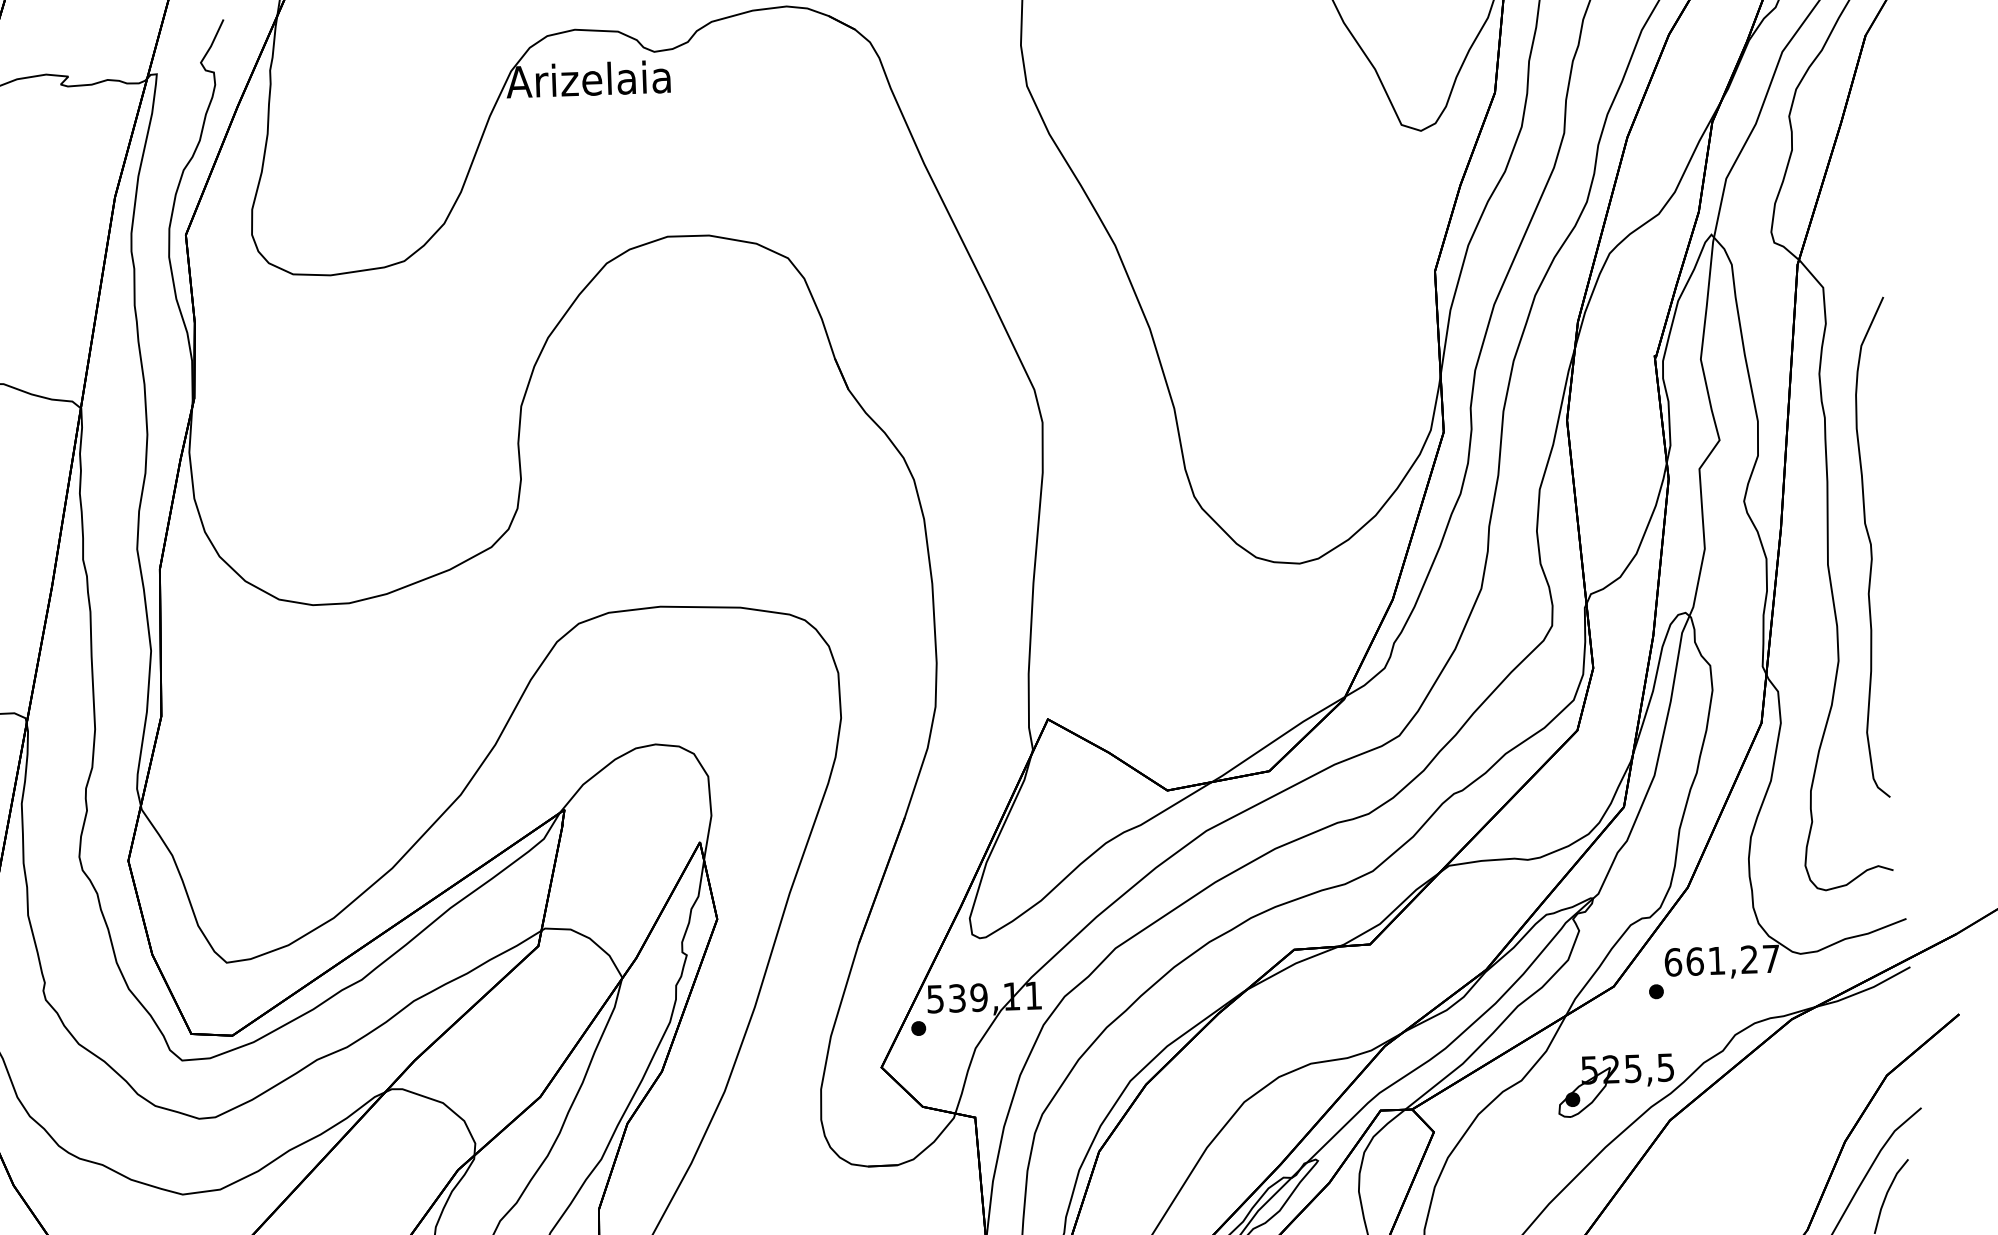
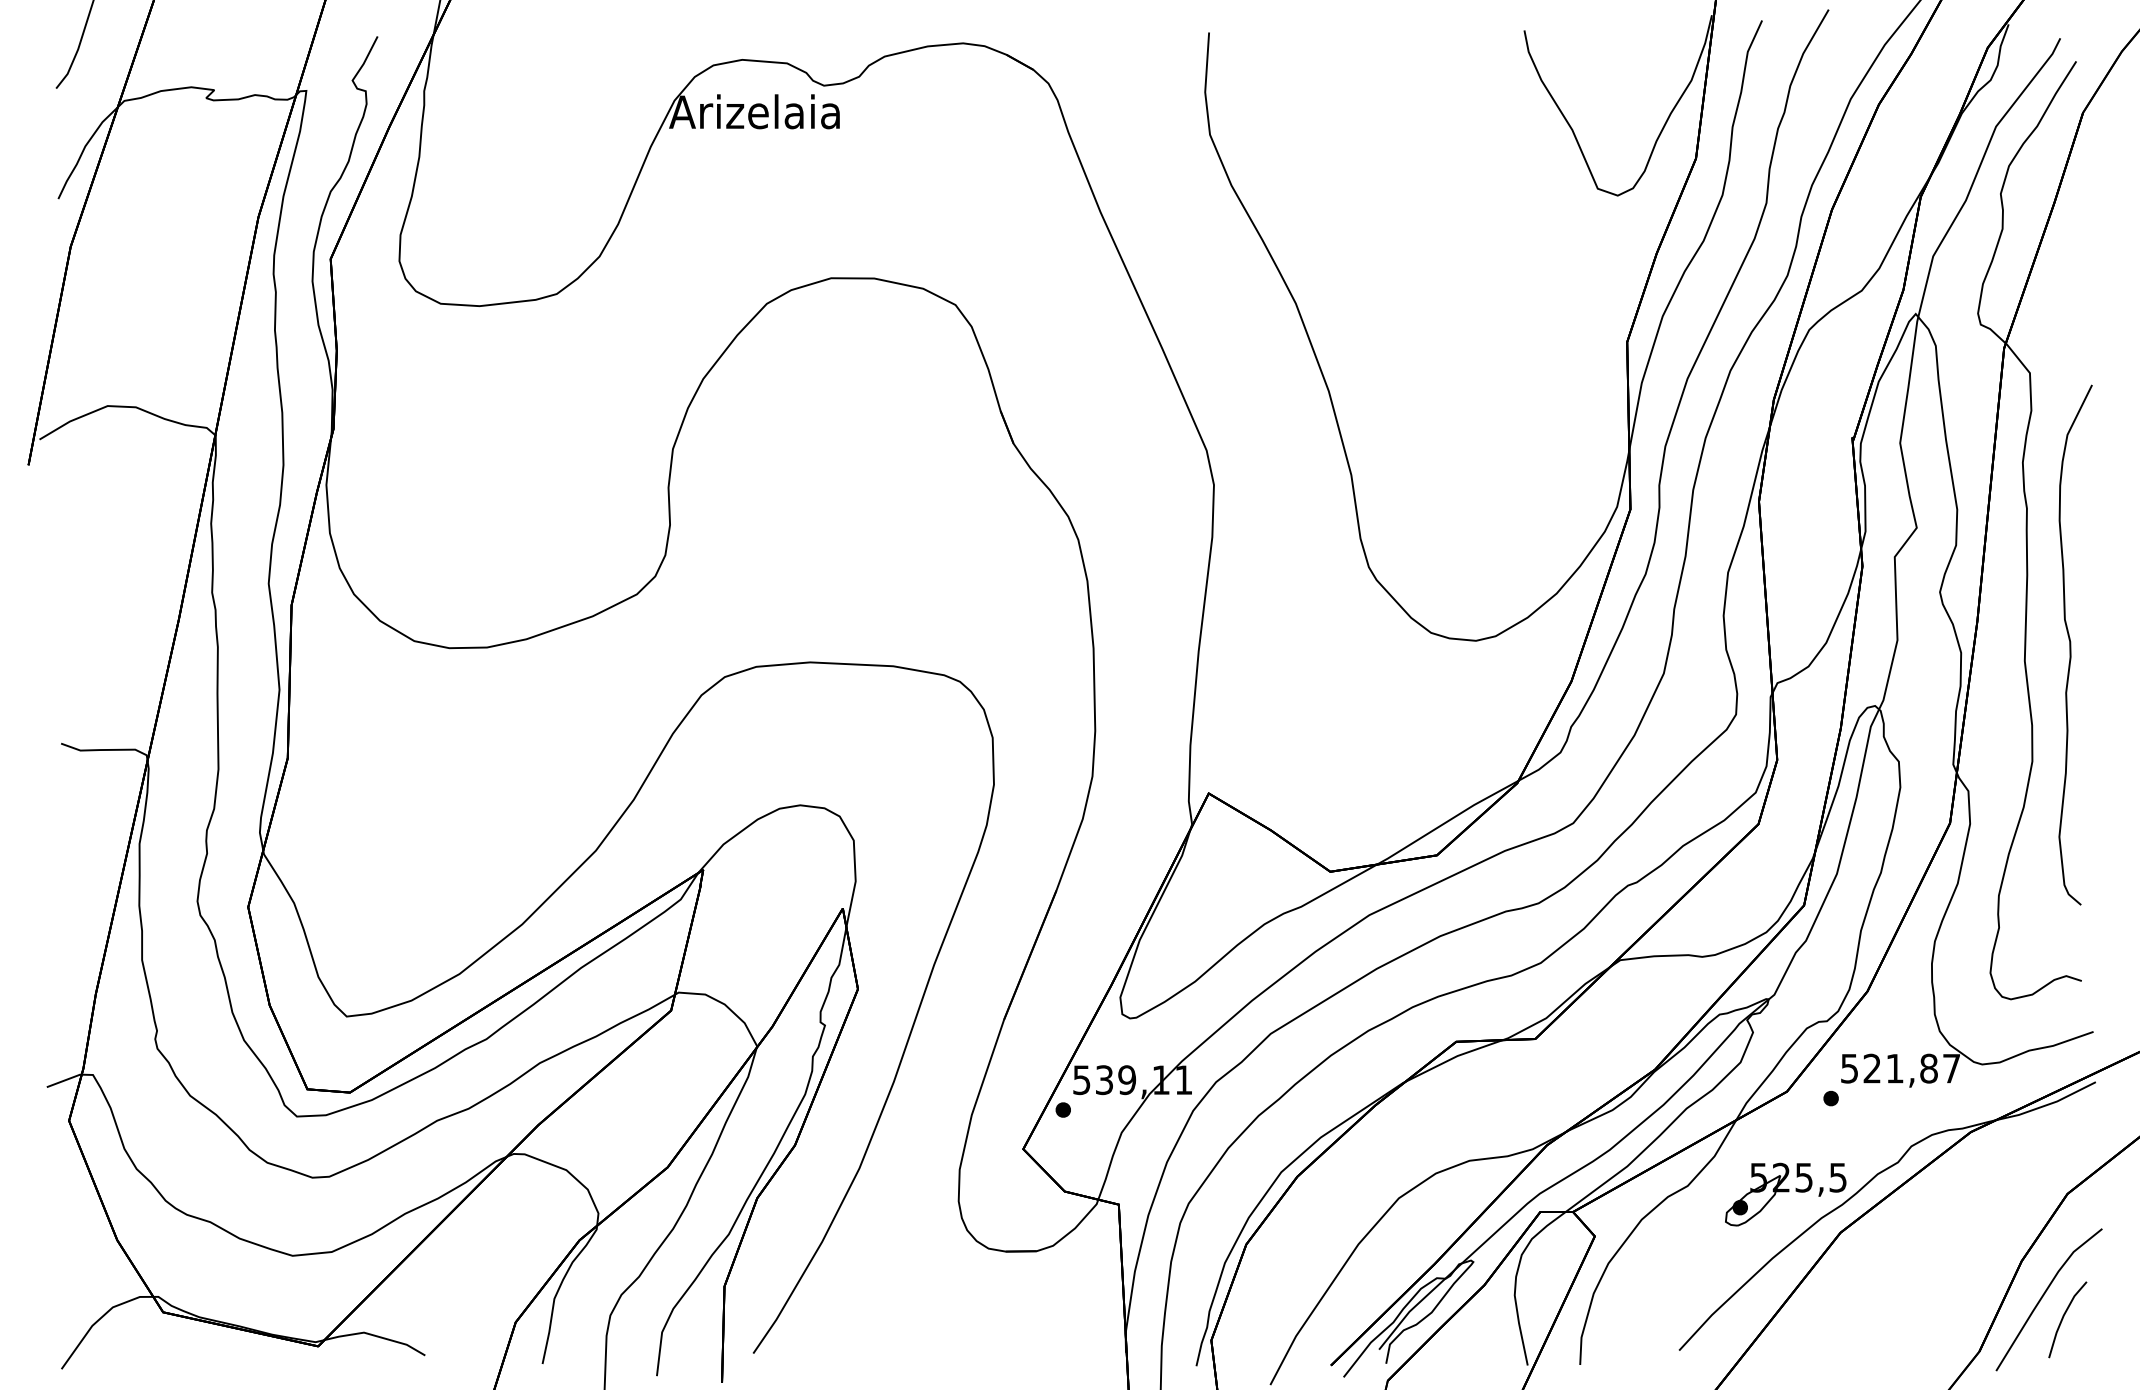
text: (1711, 960) -> (1889, 1068), 661,27 -> 521,87

